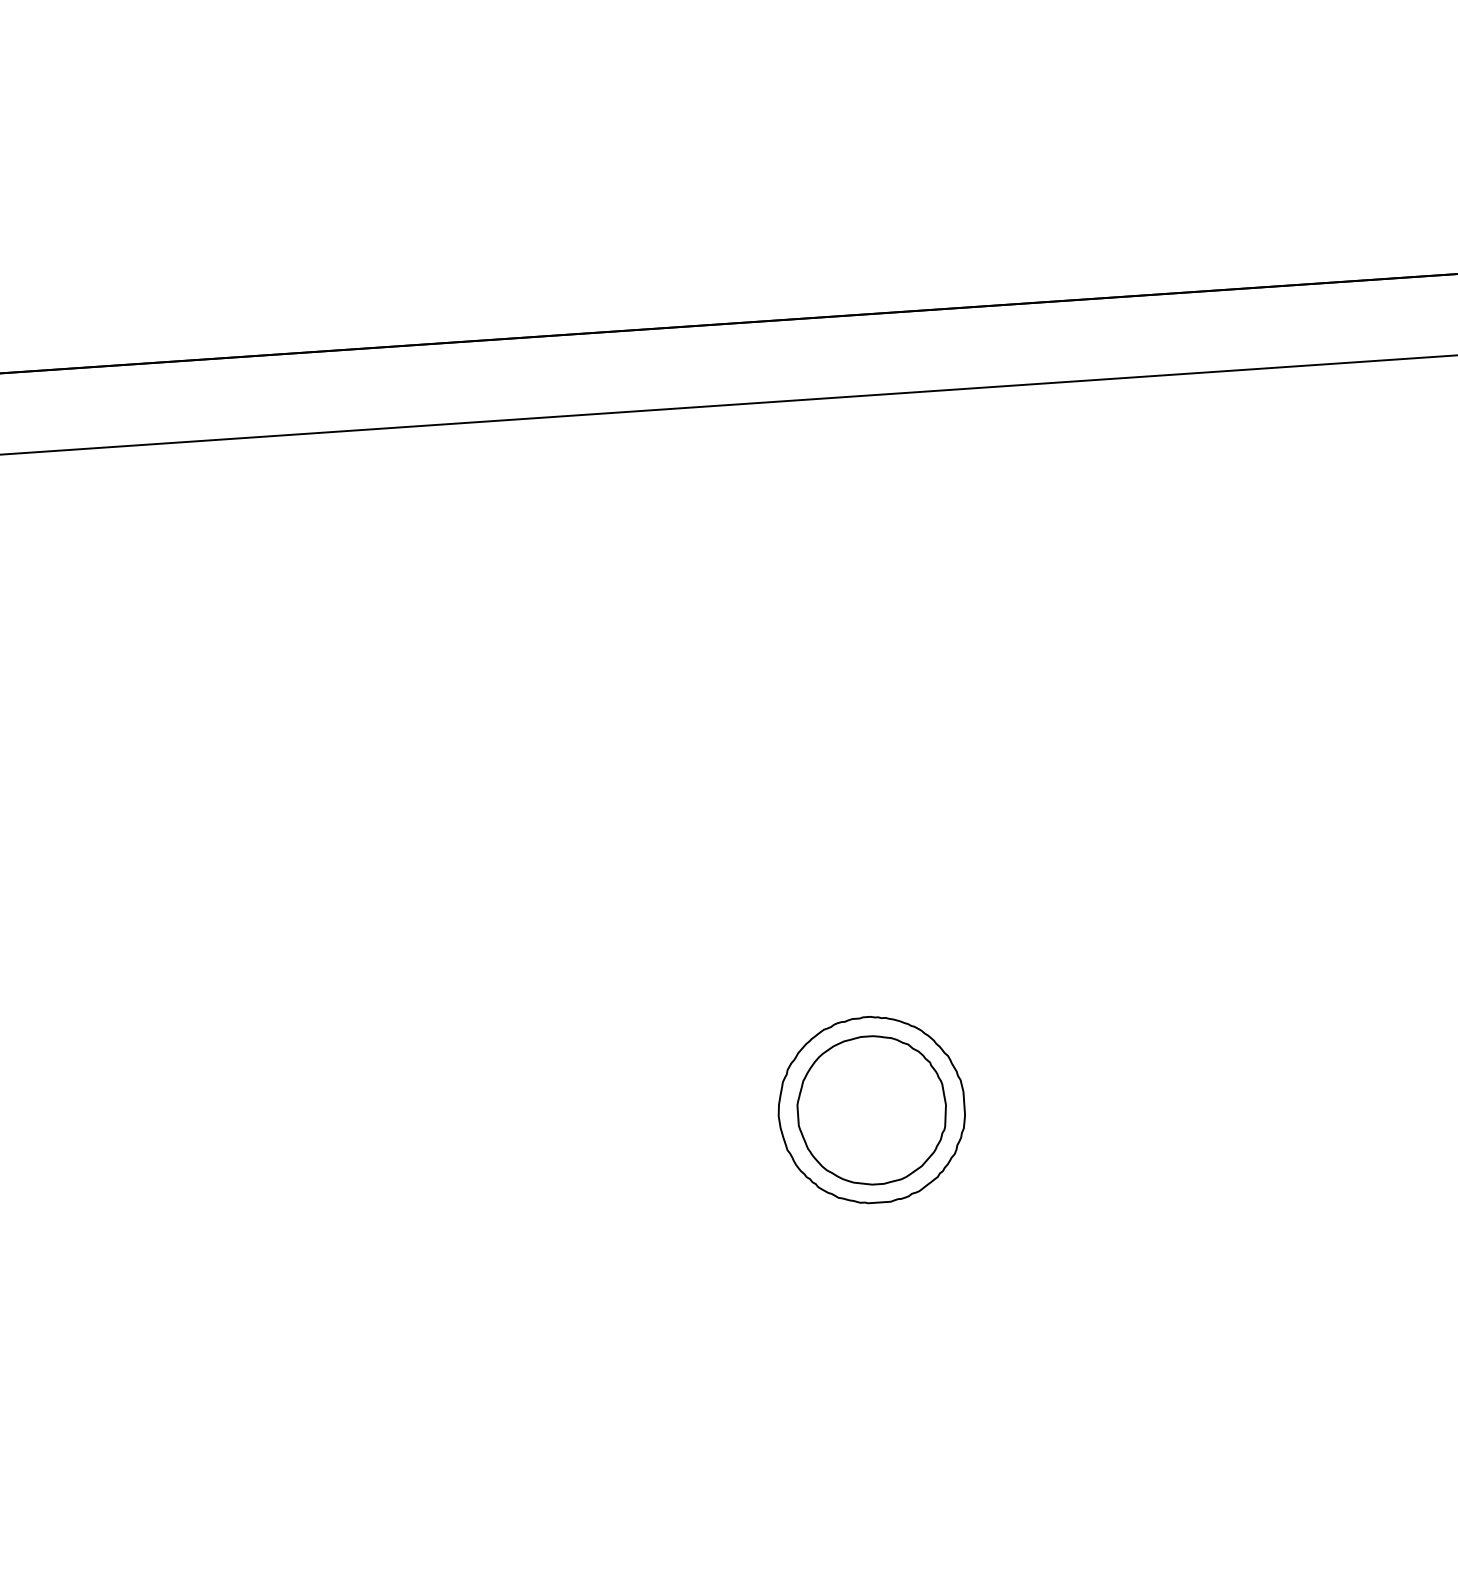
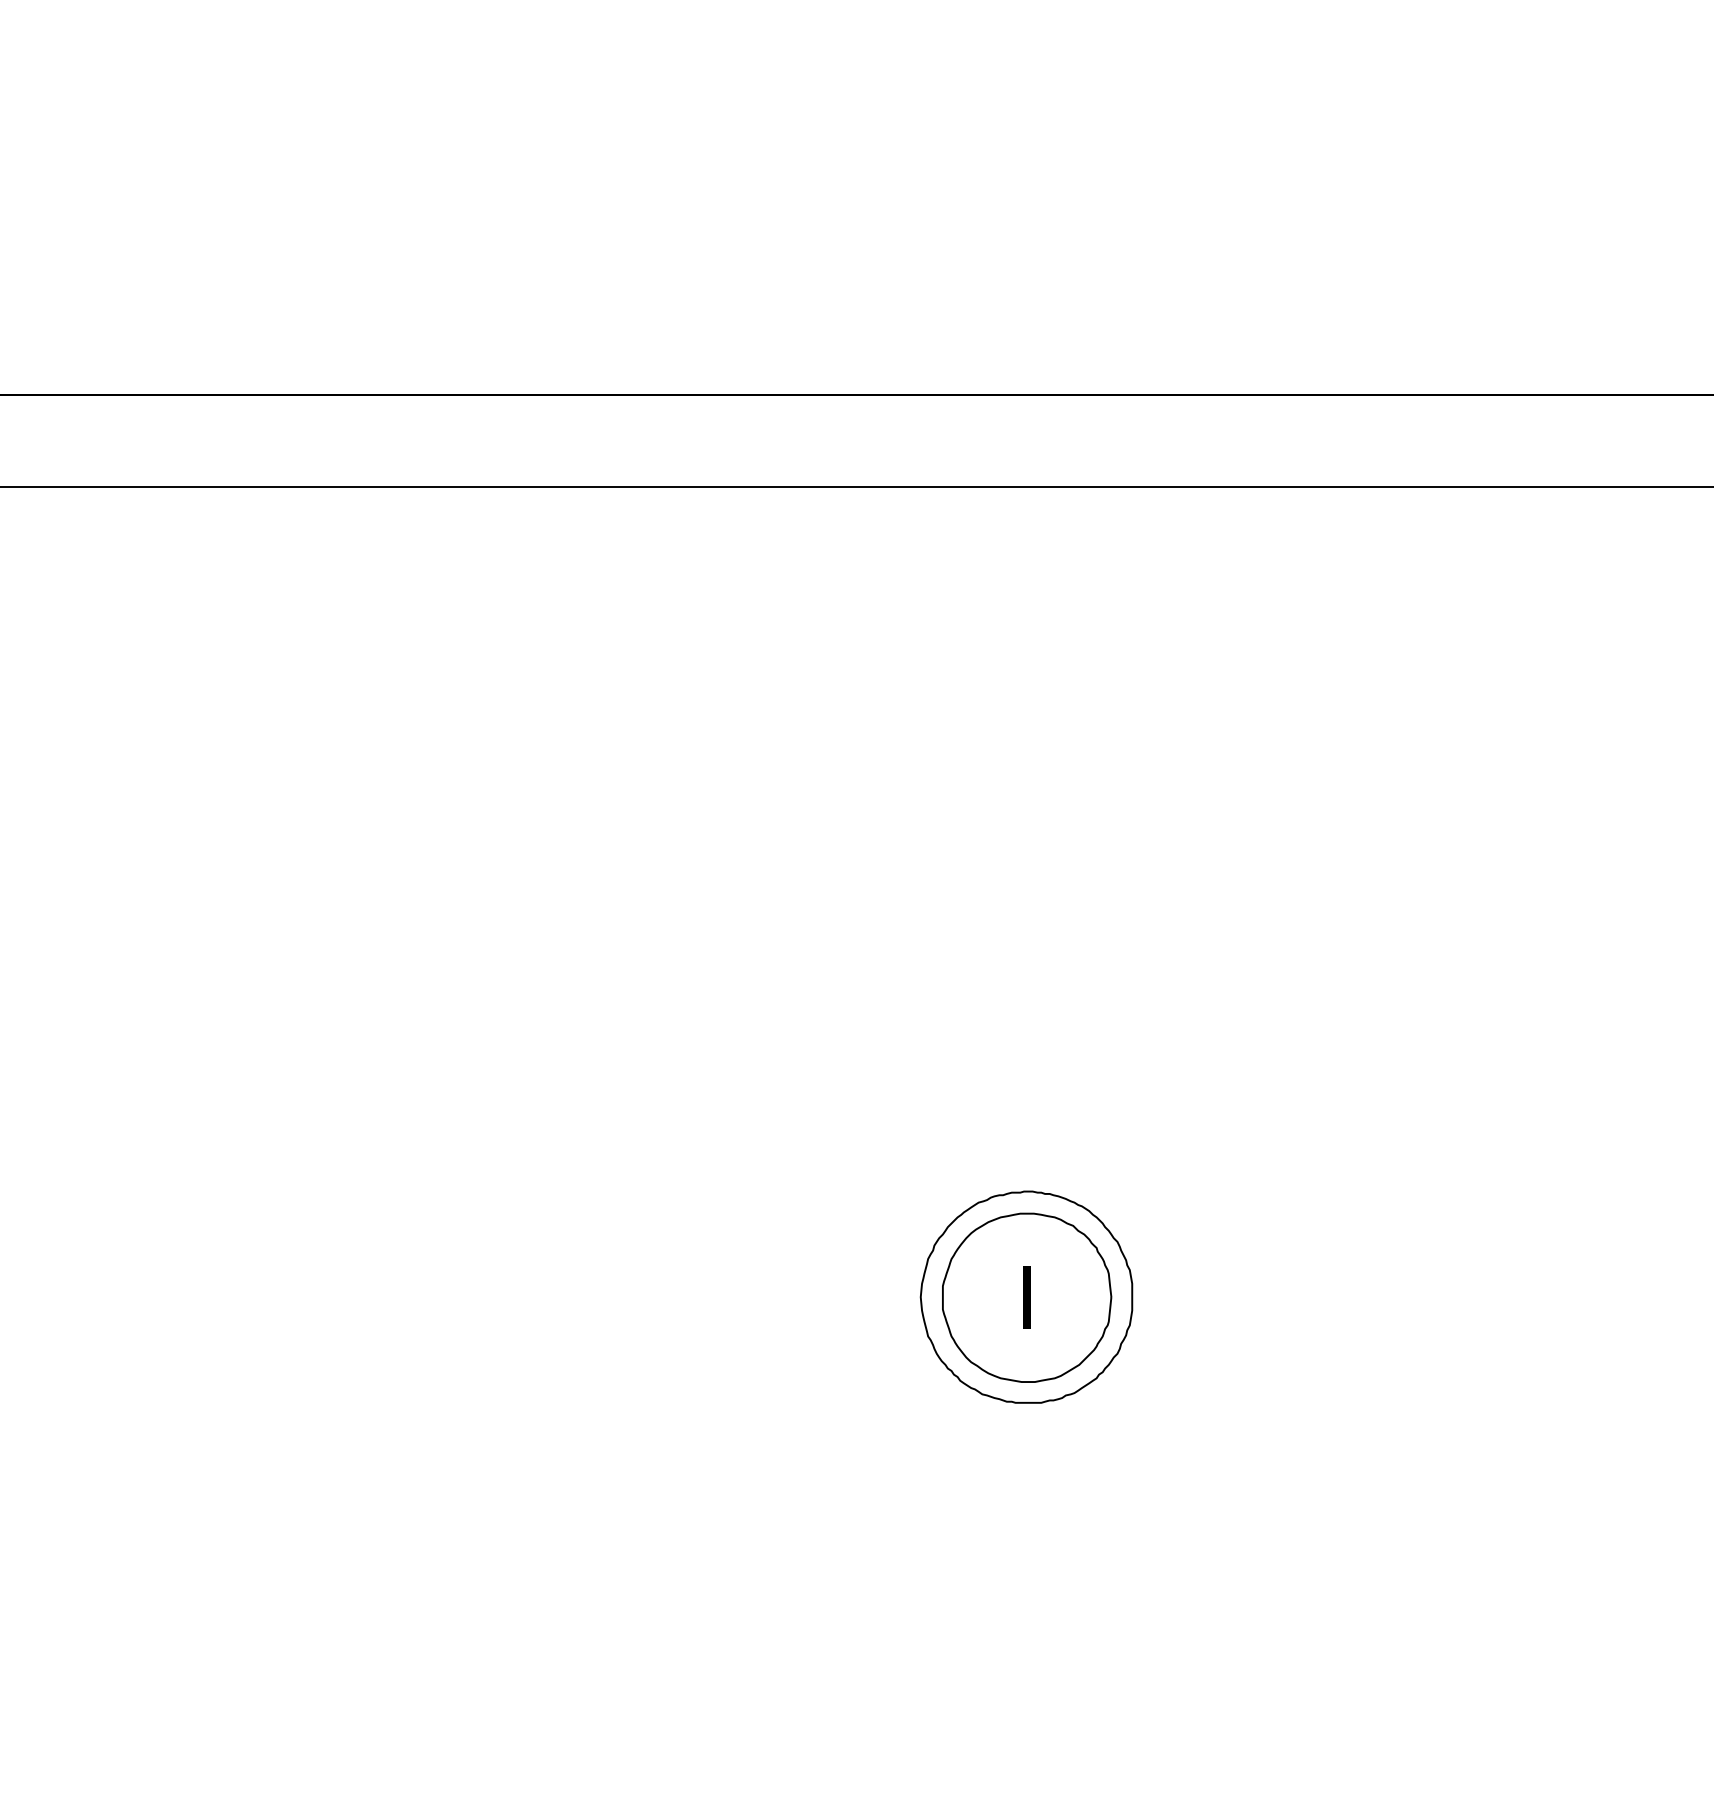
fill: (871, 1110) -> (1026, 1297), added

